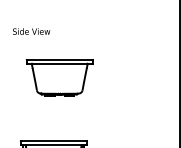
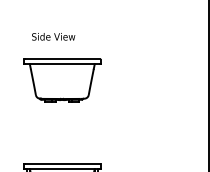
text: (31, 31) -> (53, 36), moved
part: (59, 77) -> (62, 80), moved

